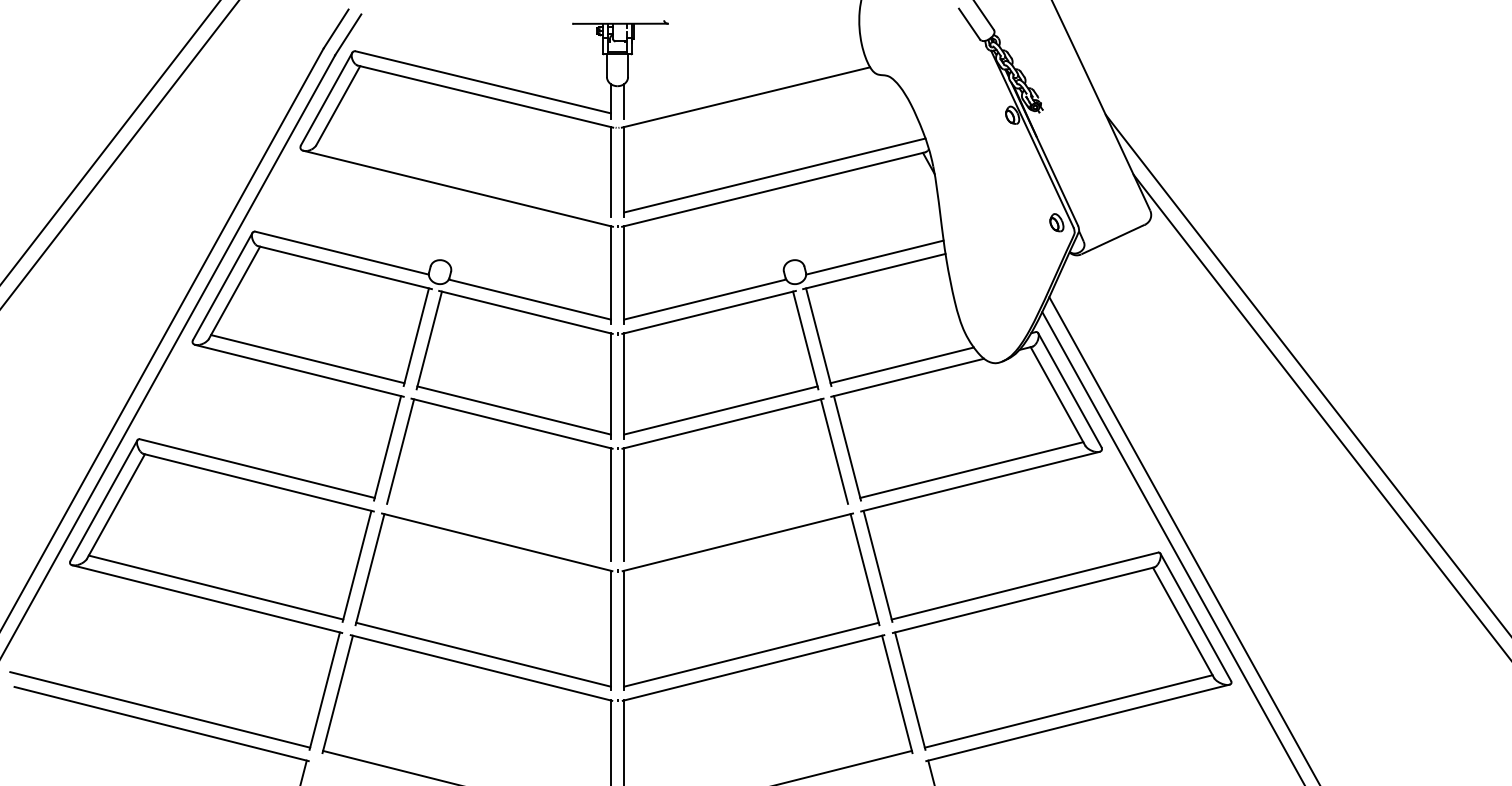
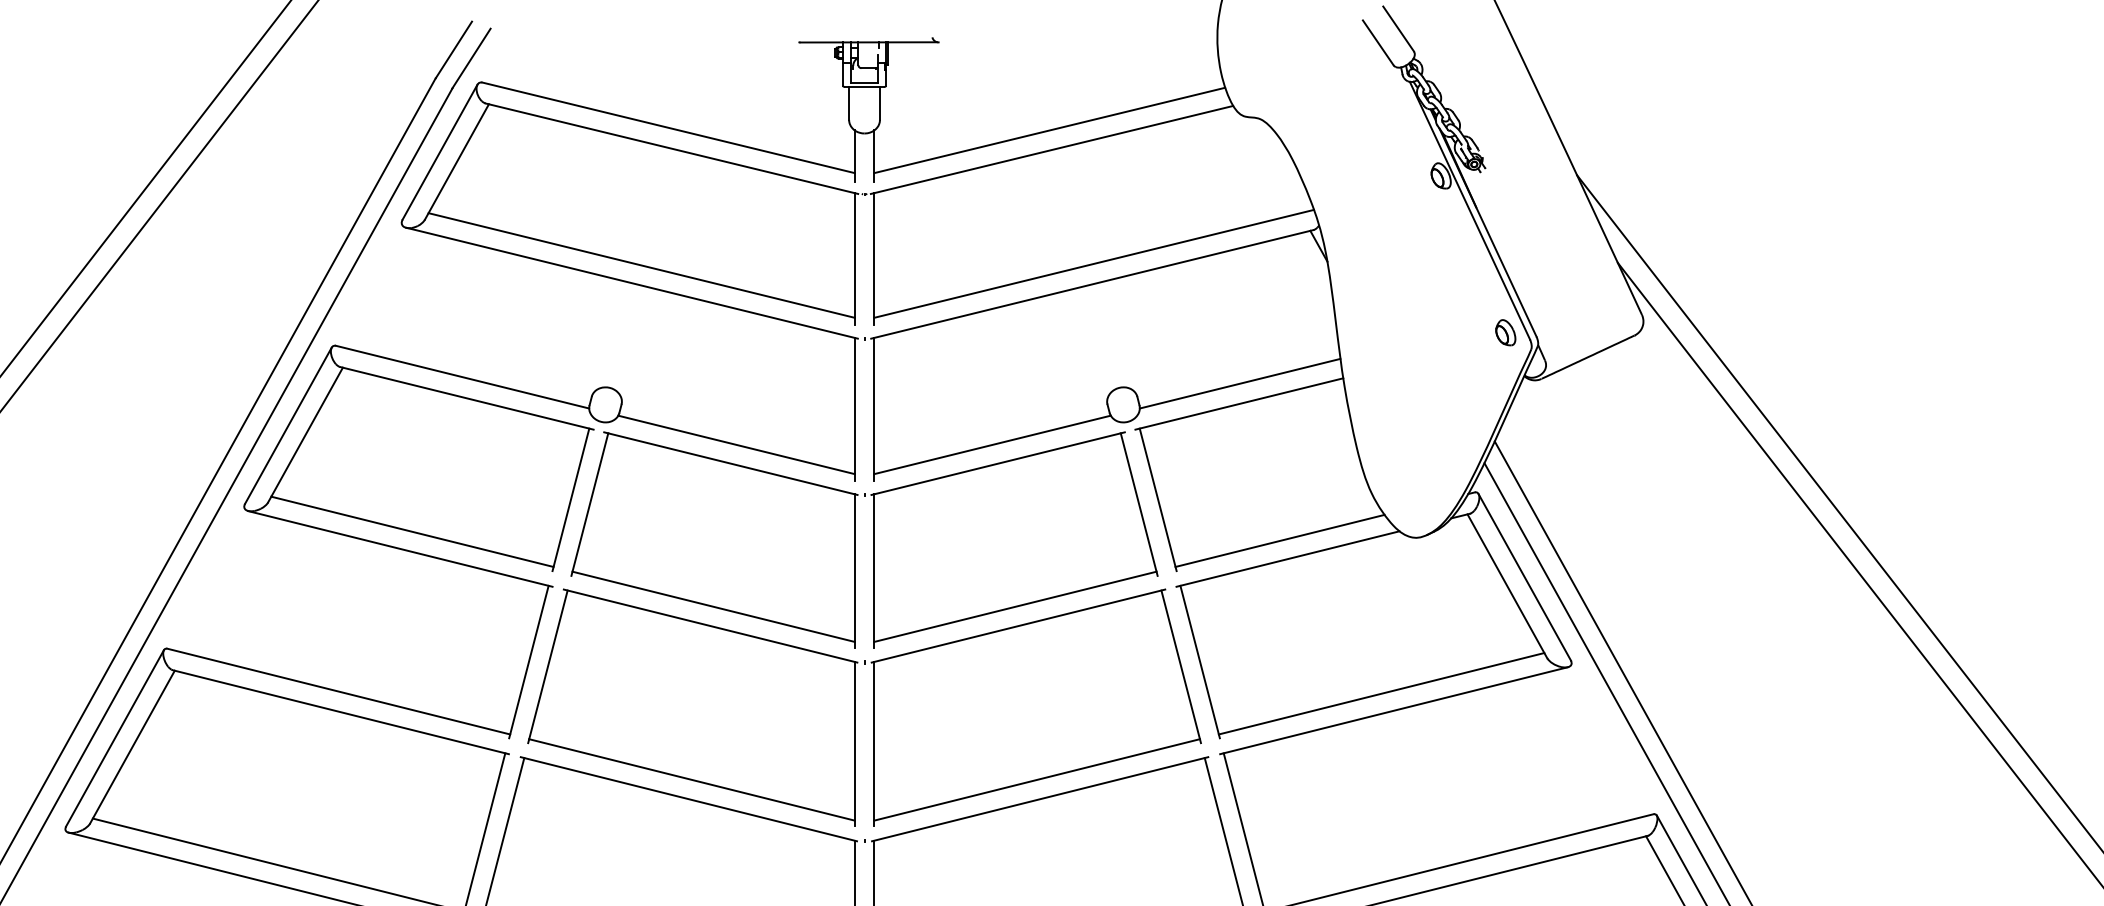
line: (744, 83) -> (1049, 129), added
line: (464, 176) -> (641, 265), added
line: (498, 529) -> (690, 780), added
line: (735, 529) -> (1036, 780), added

